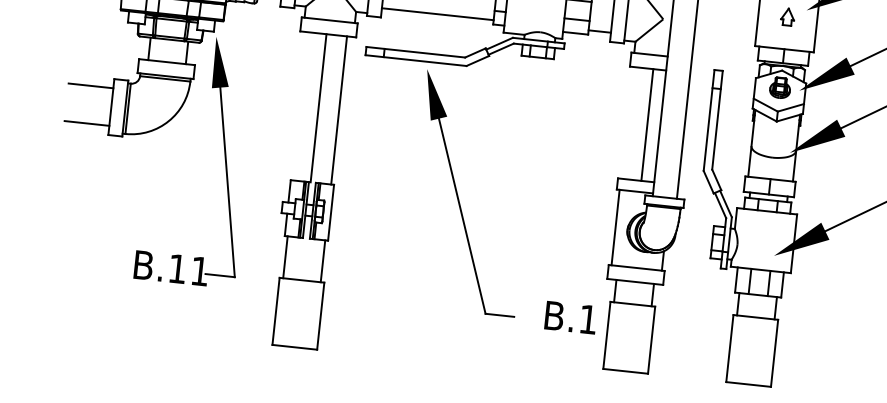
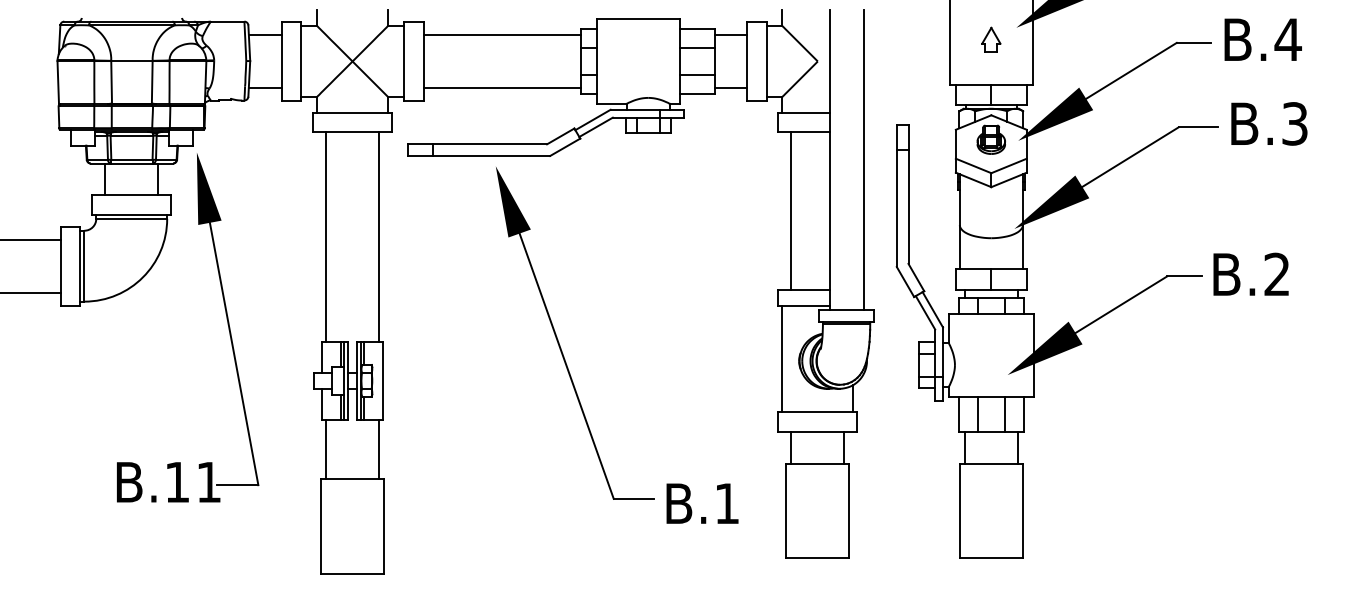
line: (318, 107) -> (326, 236), moved
line: (647, 125) -> (791, 211), moved
text: (570, 317) -> (702, 503), moved

